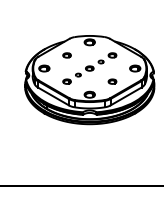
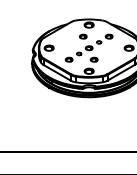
part: (66, 55) -> (82, 36), moved
part: (112, 81) -> (94, 59), moved

